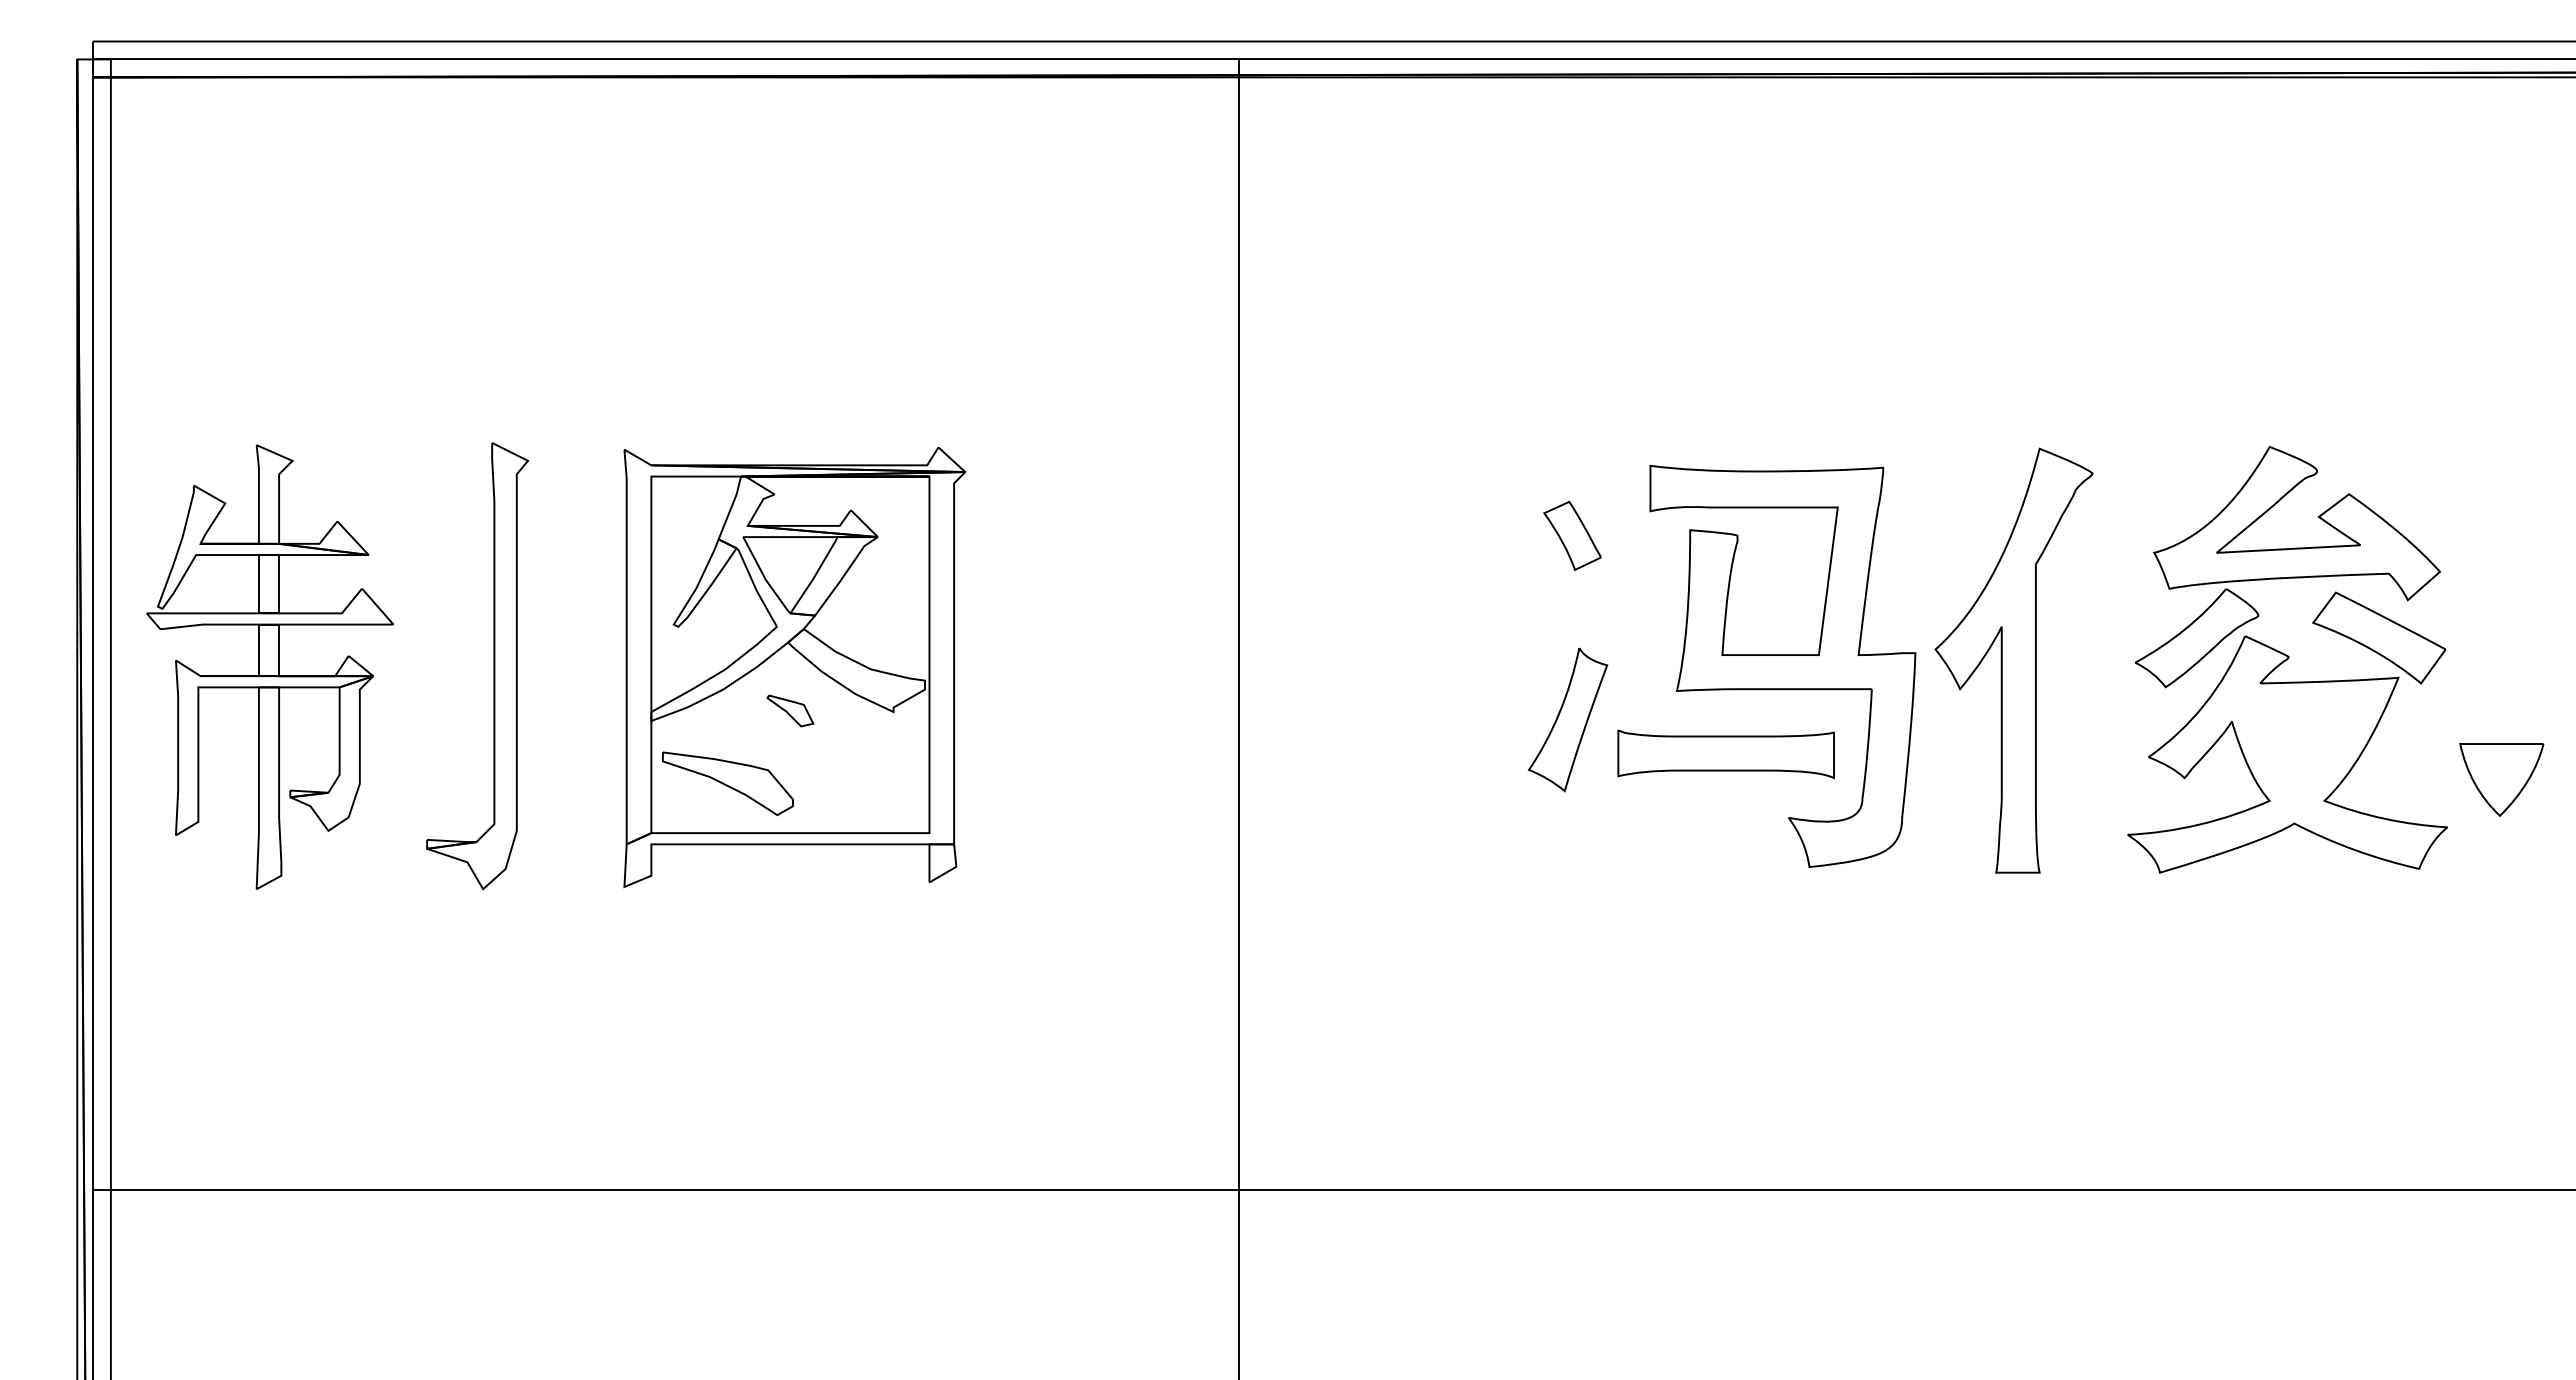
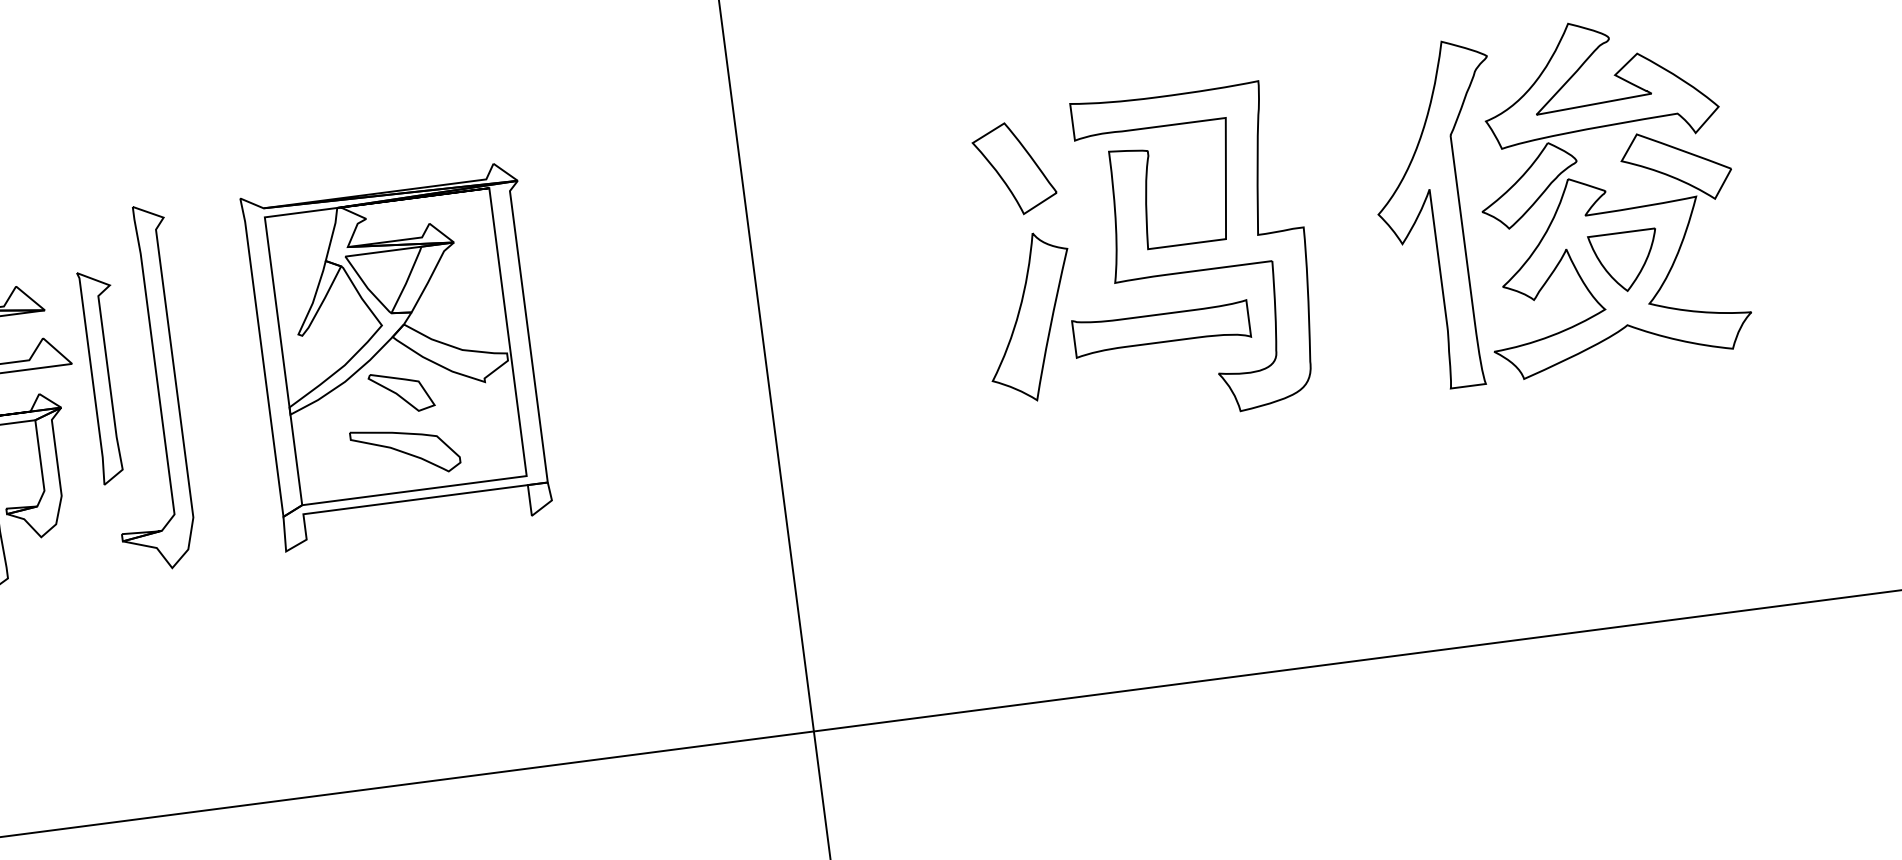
part: (1572, 535) -> (1014, 168), size x1.67
part: (432, 645) -> (105, 376), added
part: (2013, 660) -> (1442, 215), moved
part: (790, 710) -> (401, 391), size x1.67
part: (1567, 719) -> (1029, 317), size x1.43
part: (2501, 779) -> (1625, 261), moved
part: (727, 783) -> (405, 451), moved

